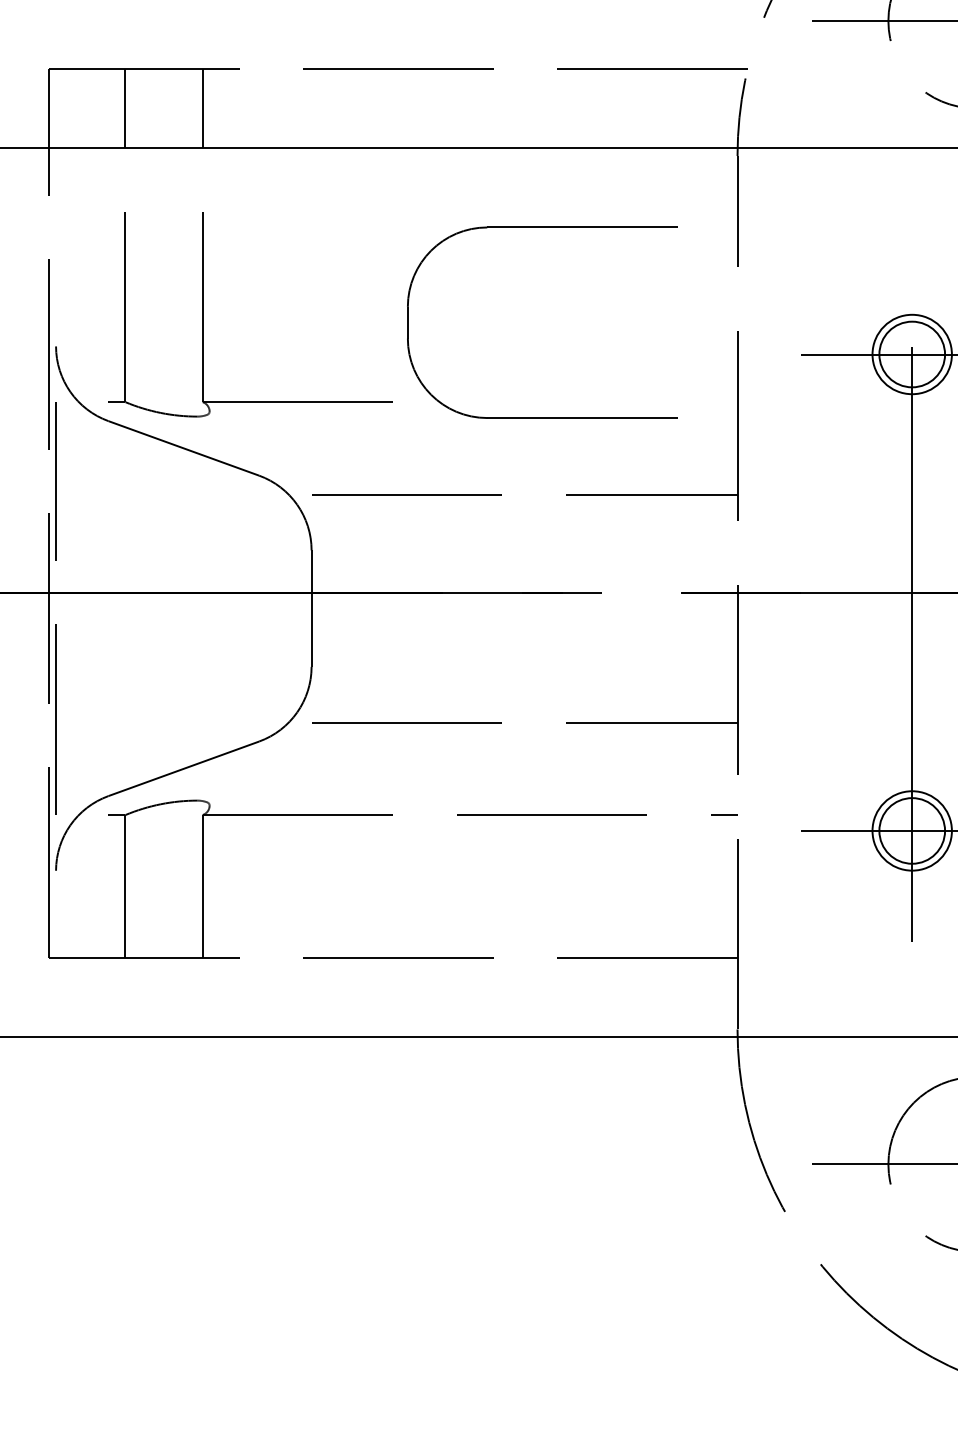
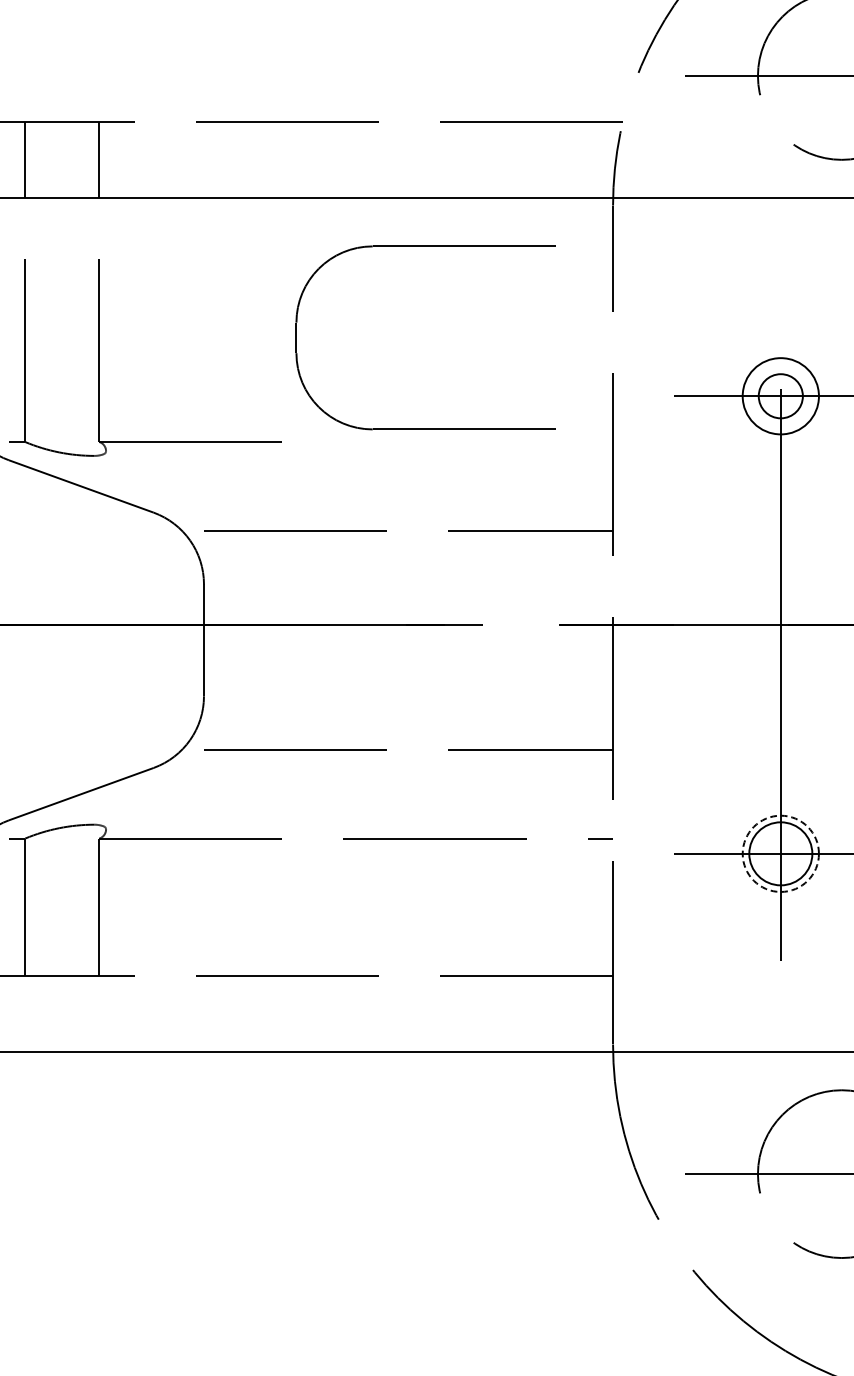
part: (542, 227) -> (425, 246), moved
circle: (912, 354) -> (781, 396), size x0.7
circle: (911, 830) -> (780, 853), solid -> dashed

